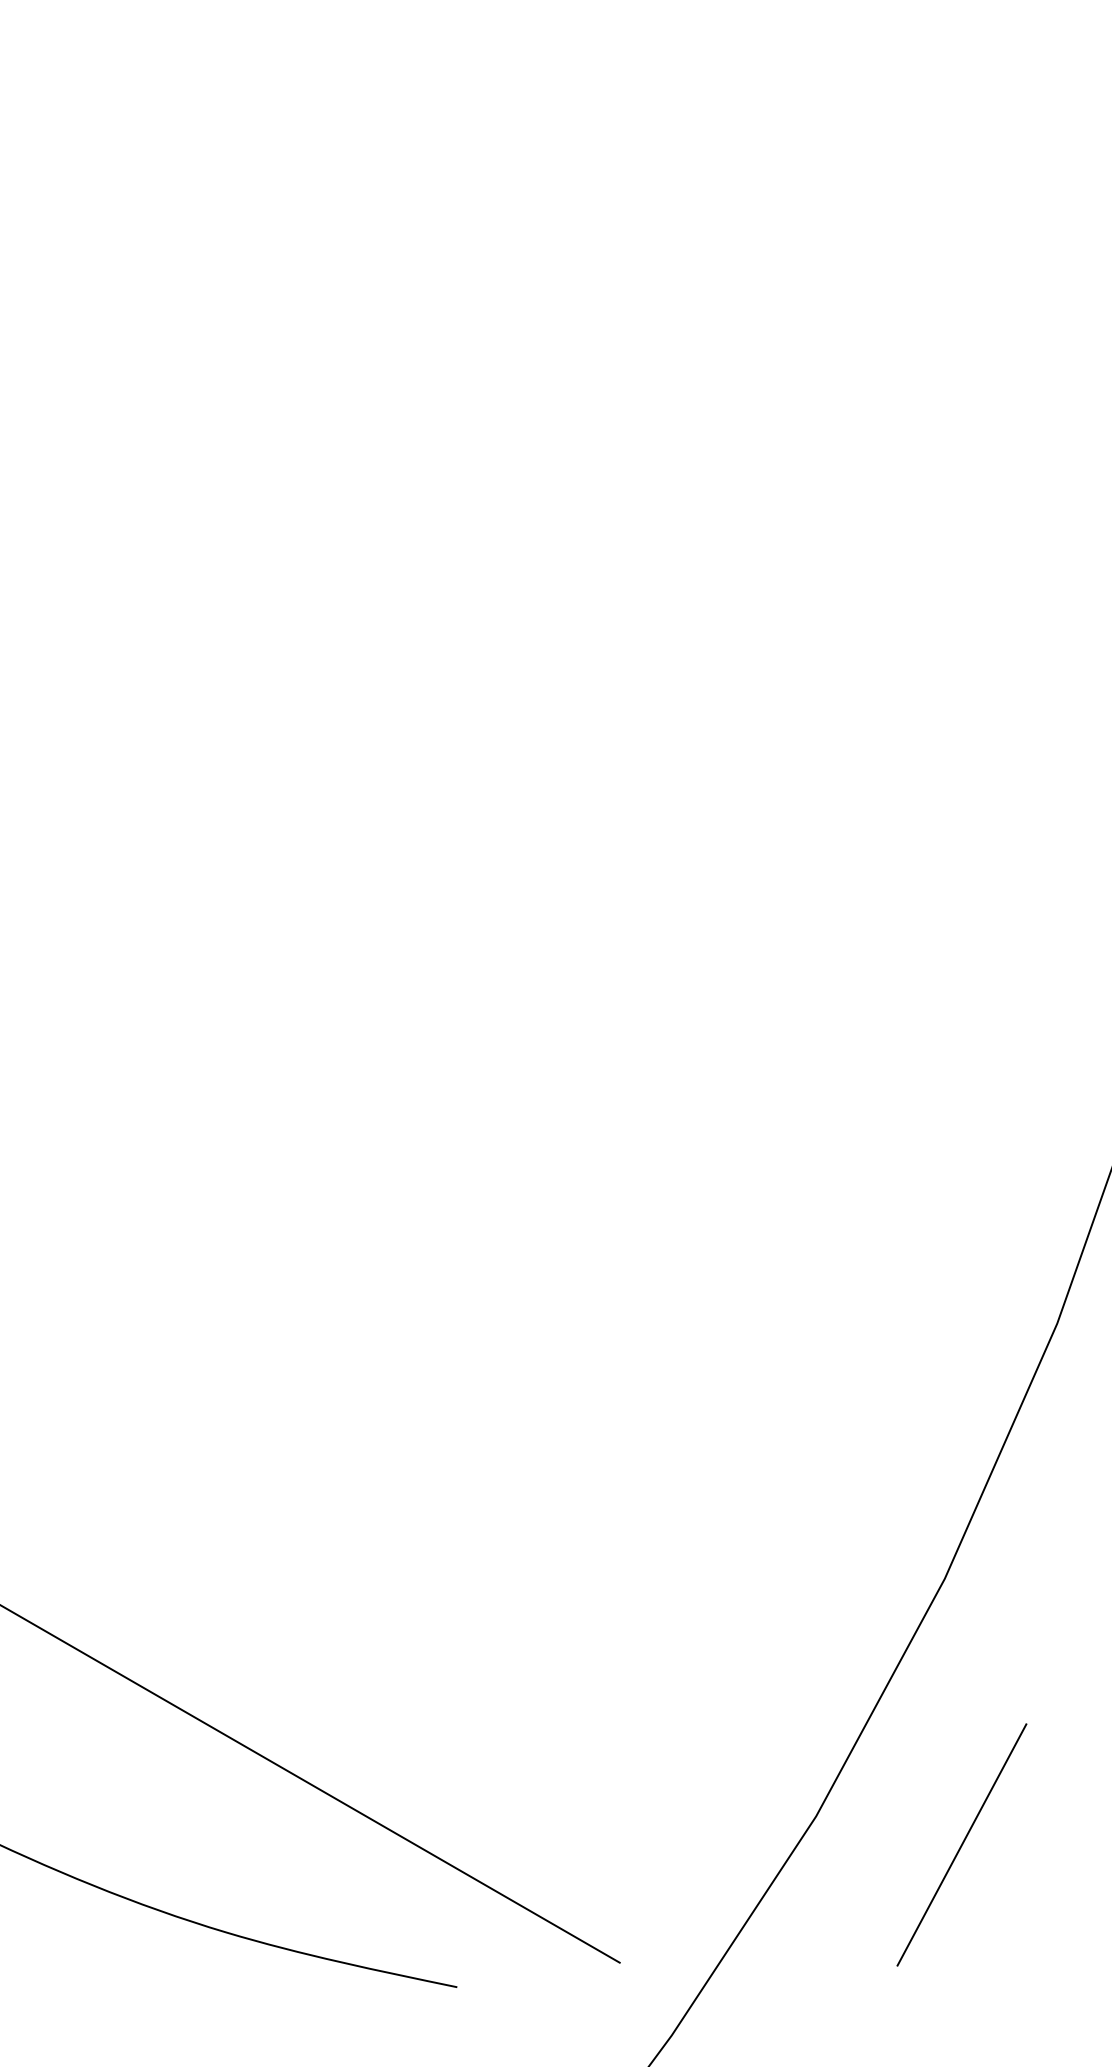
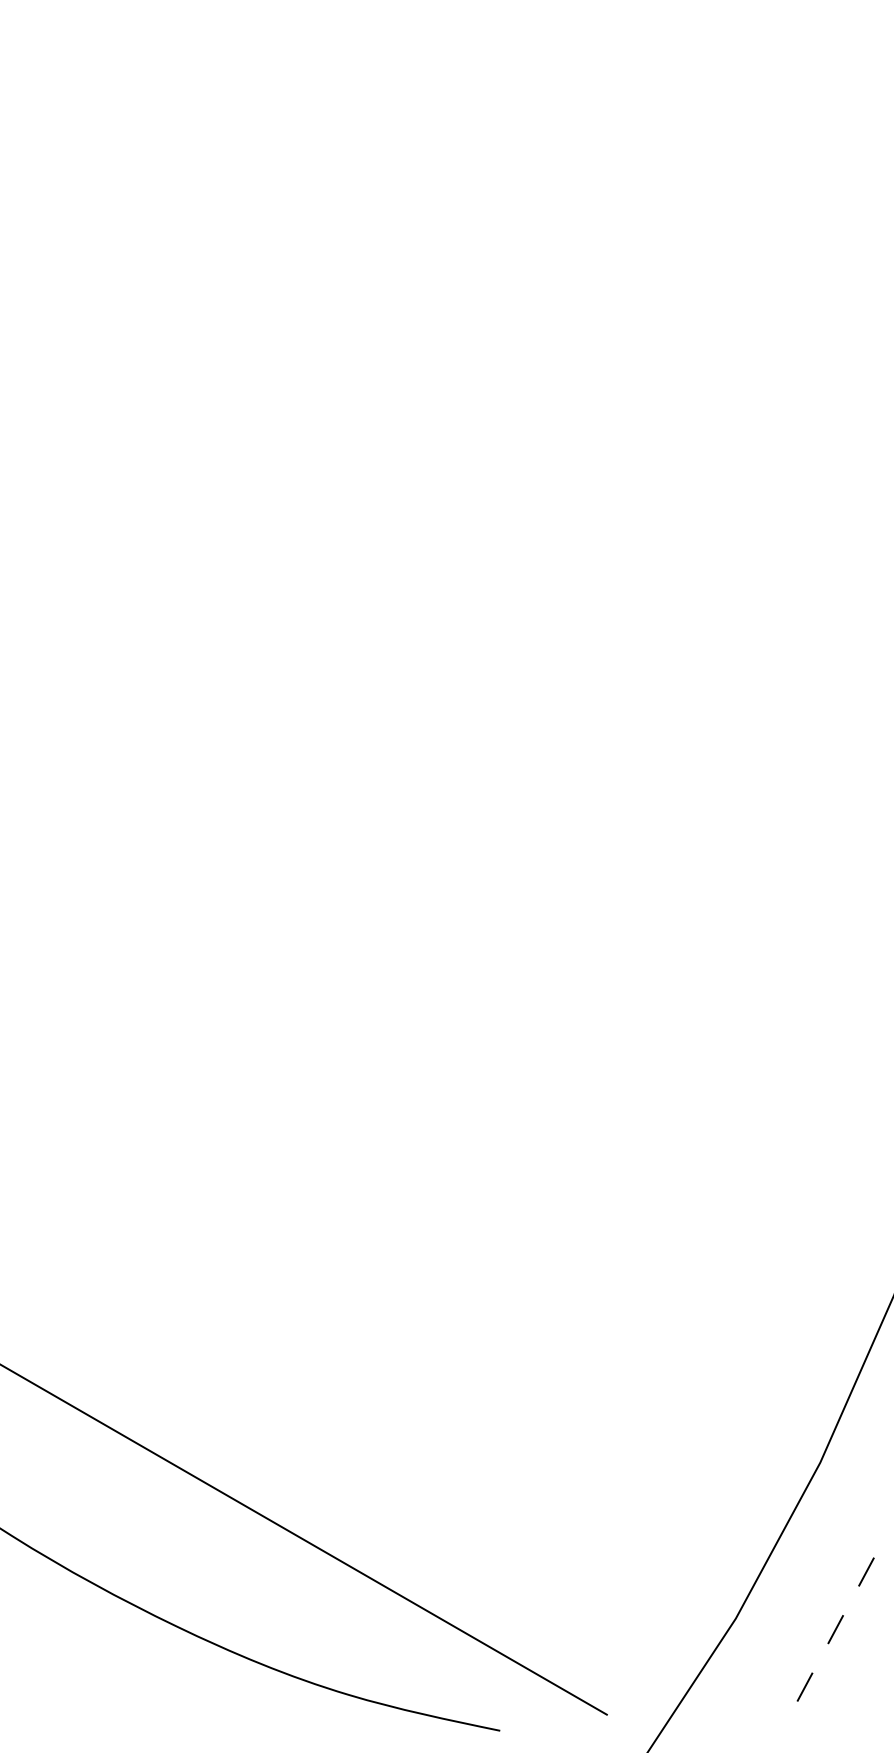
line: (961, 1845) -> (831, 1637), solid -> dashed

